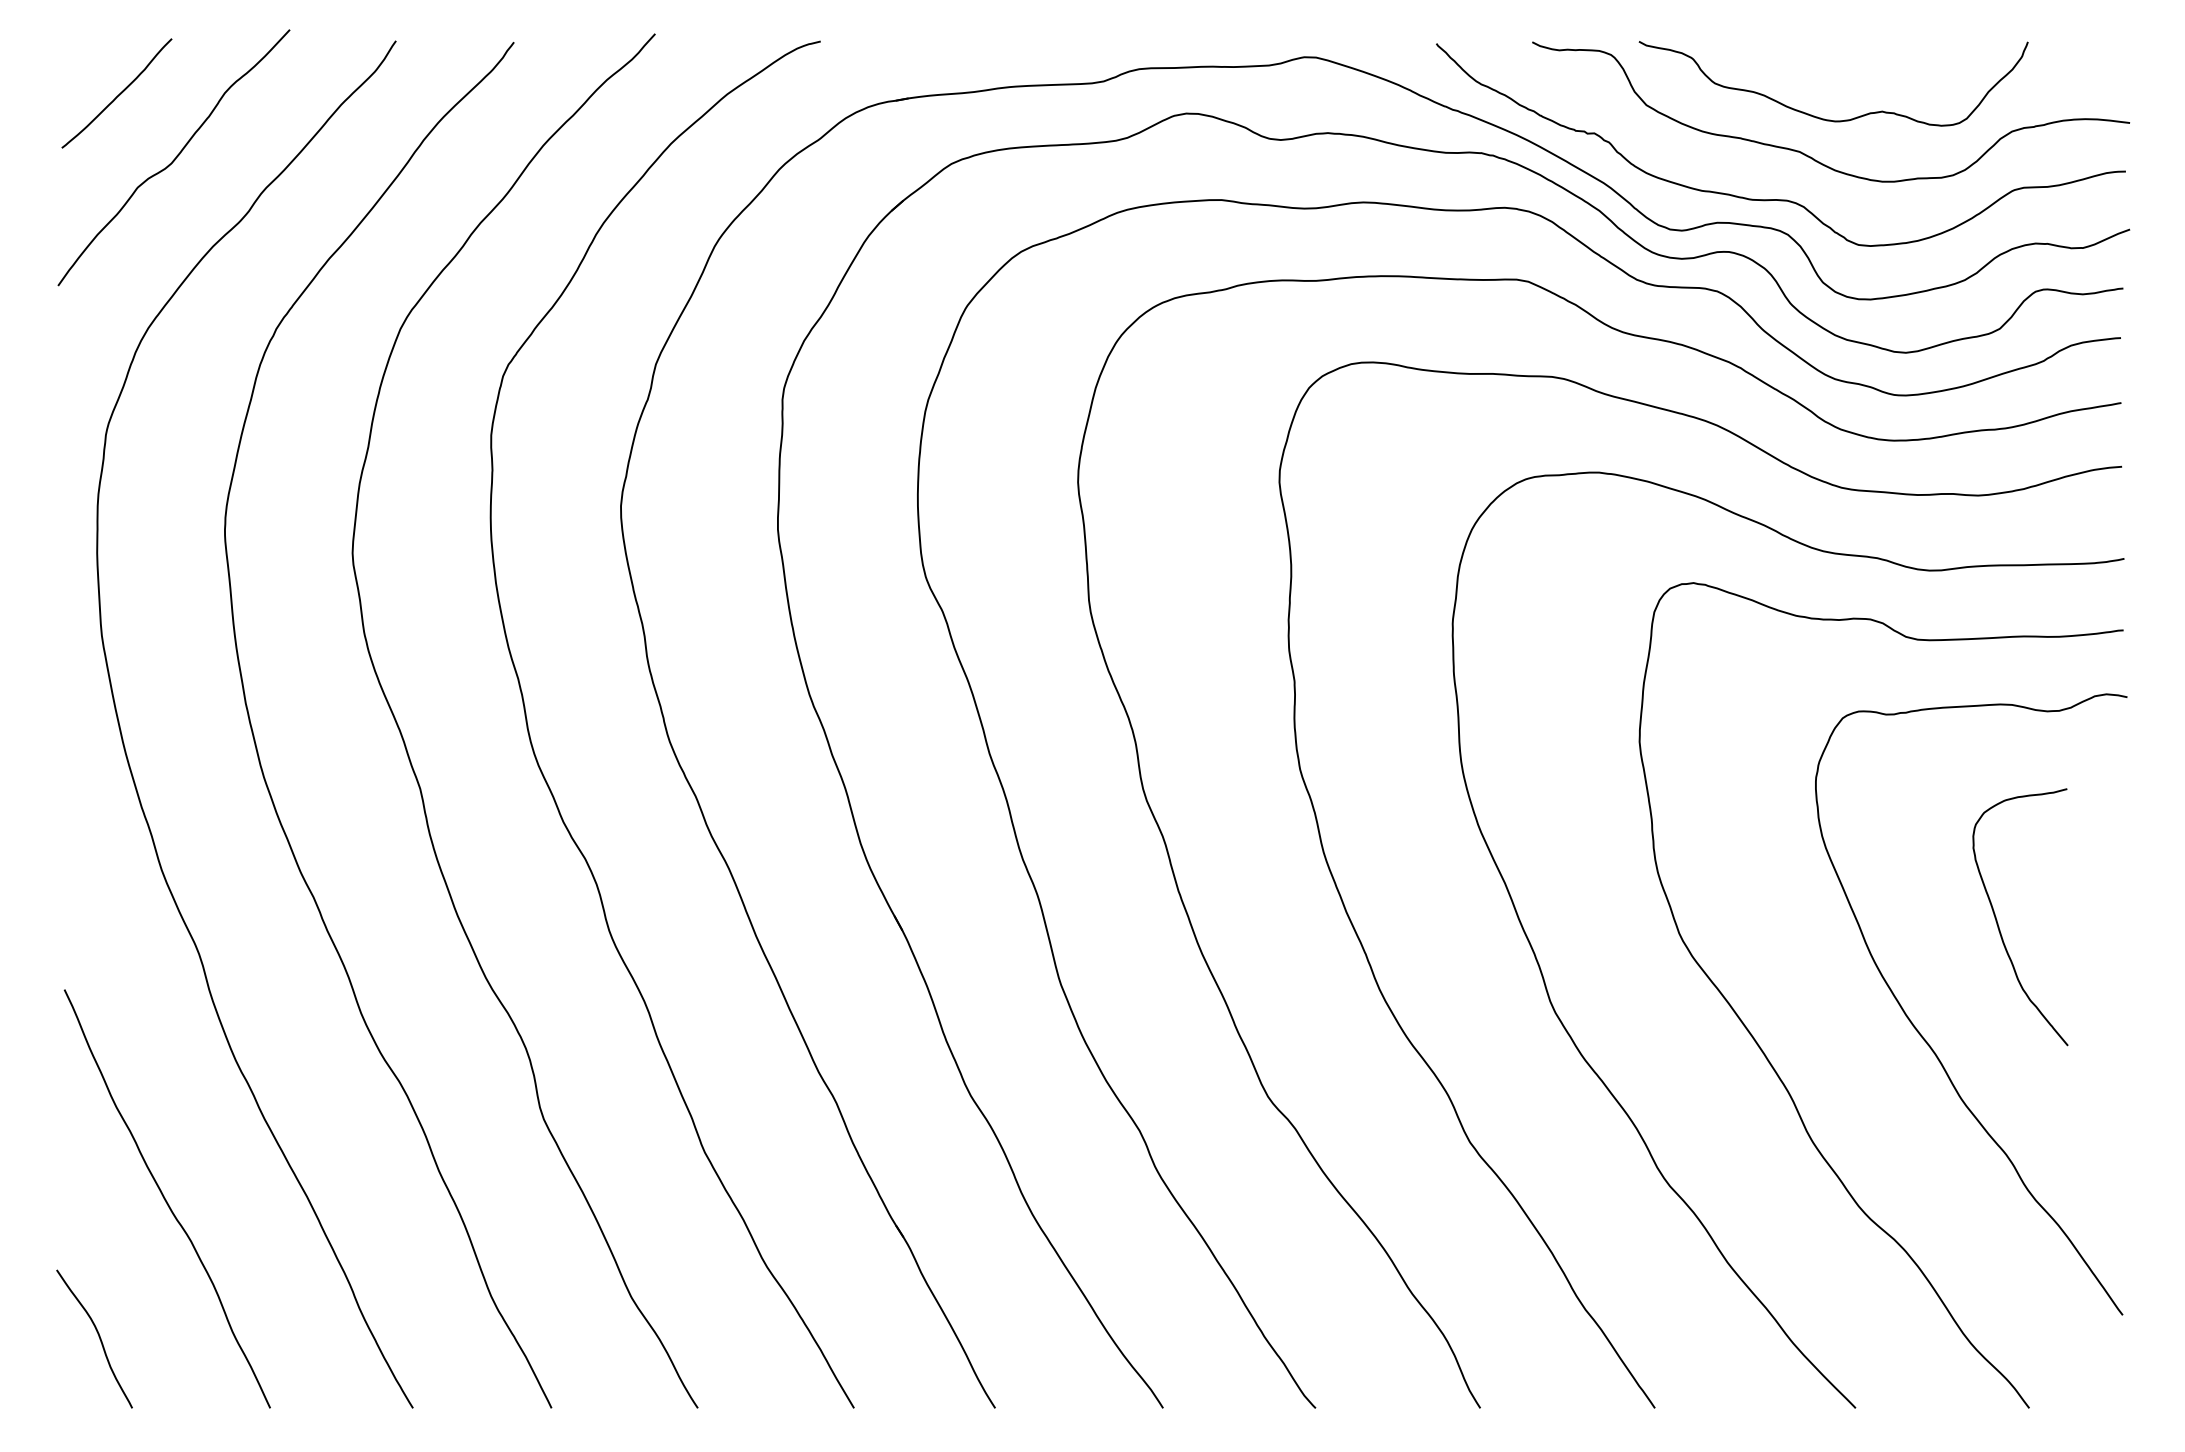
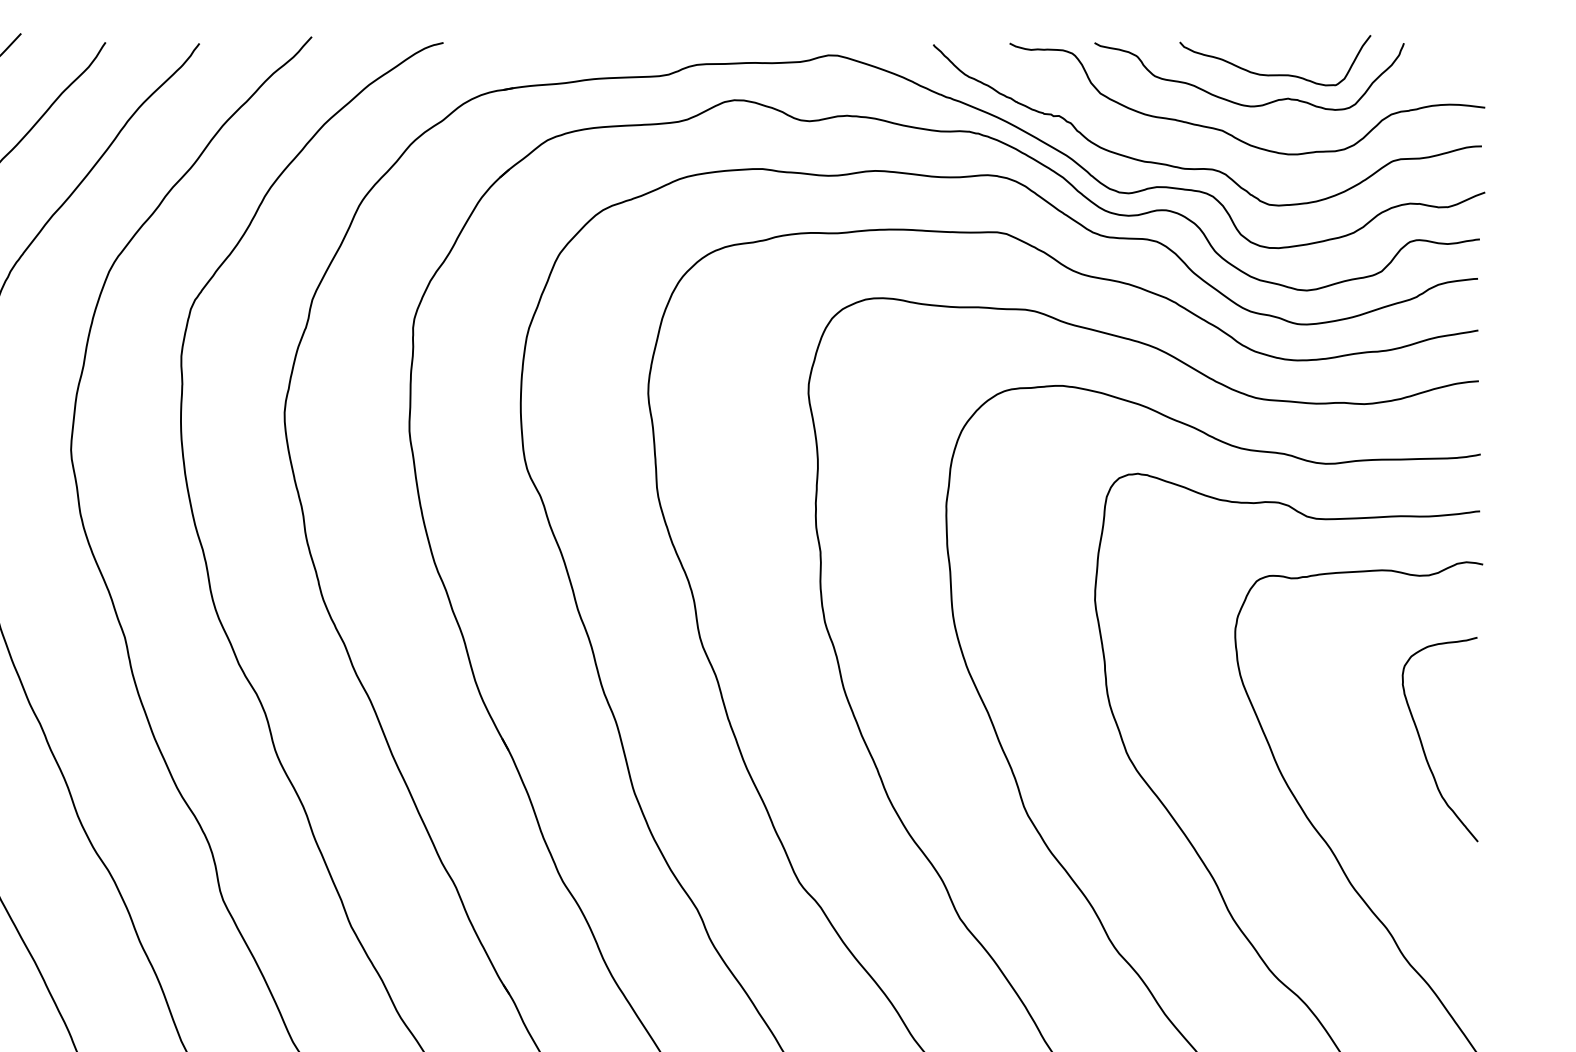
curve: (1865, 81) -> (1274, 74), added
curve: (1998, 923) -> (1422, 744), moved

